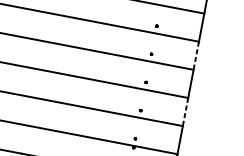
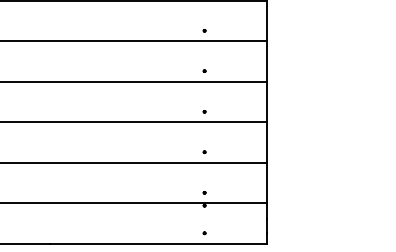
line: (196, 55) -> (267, 61), dashed -> solid
line: (185, 112) -> (267, 142), dashed -> solid

